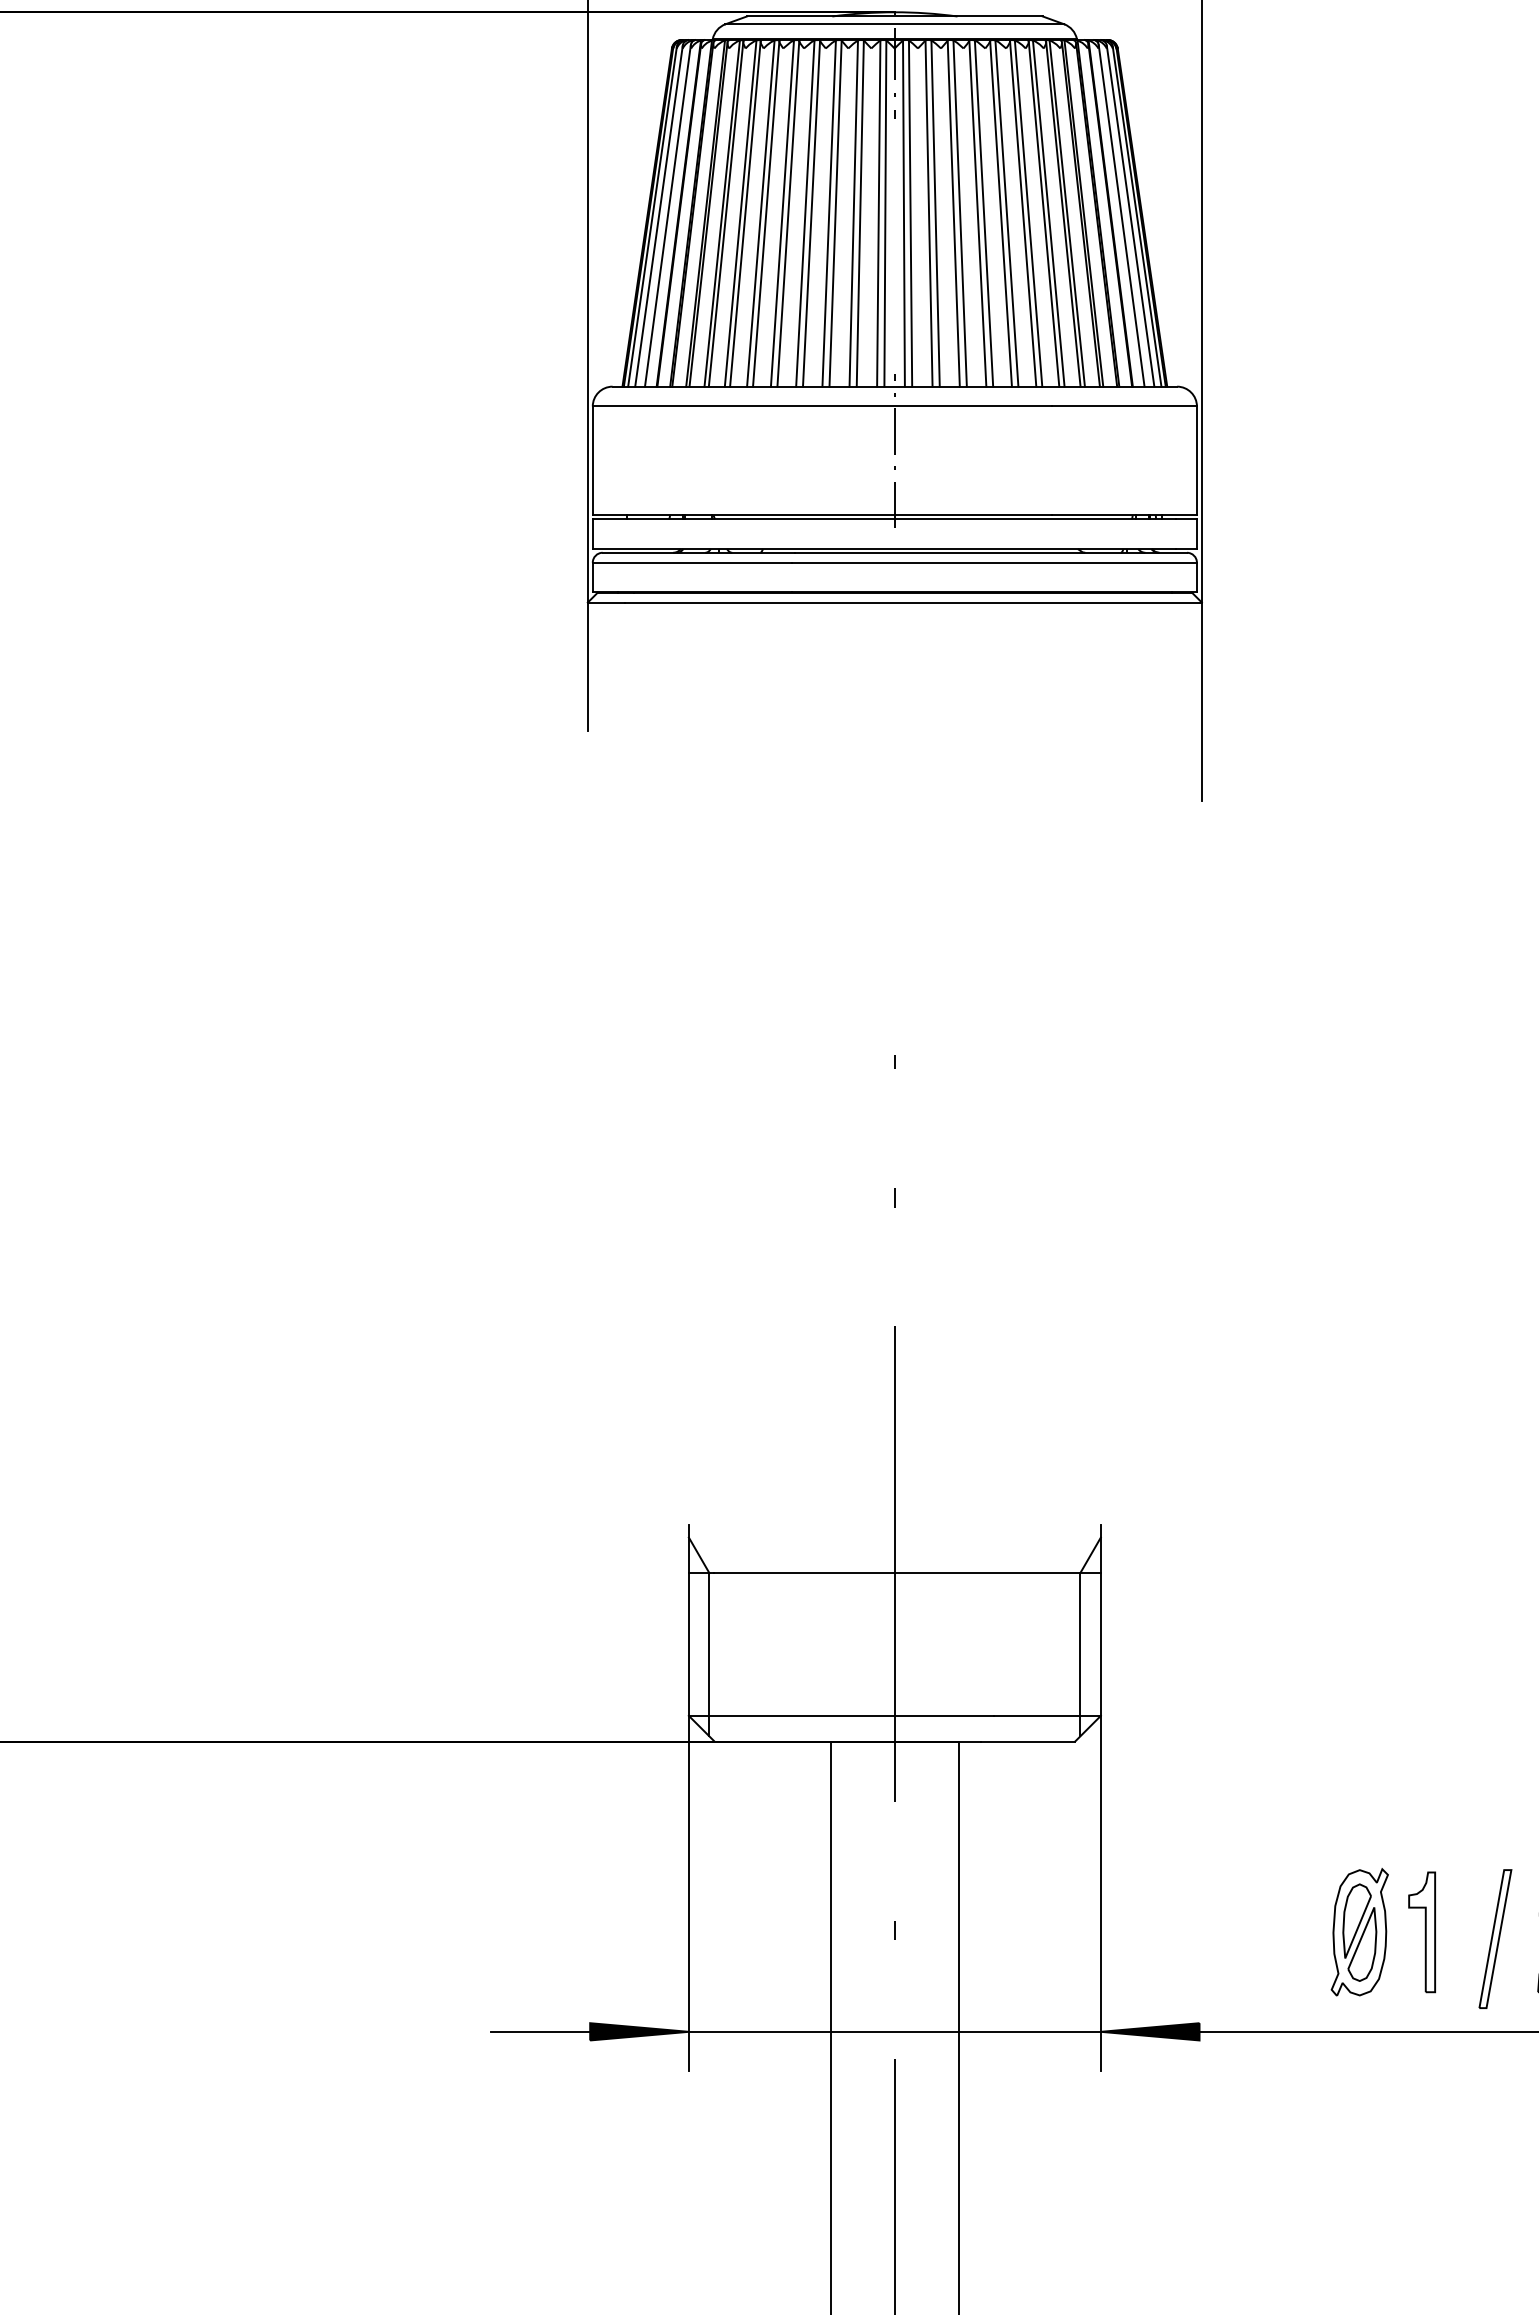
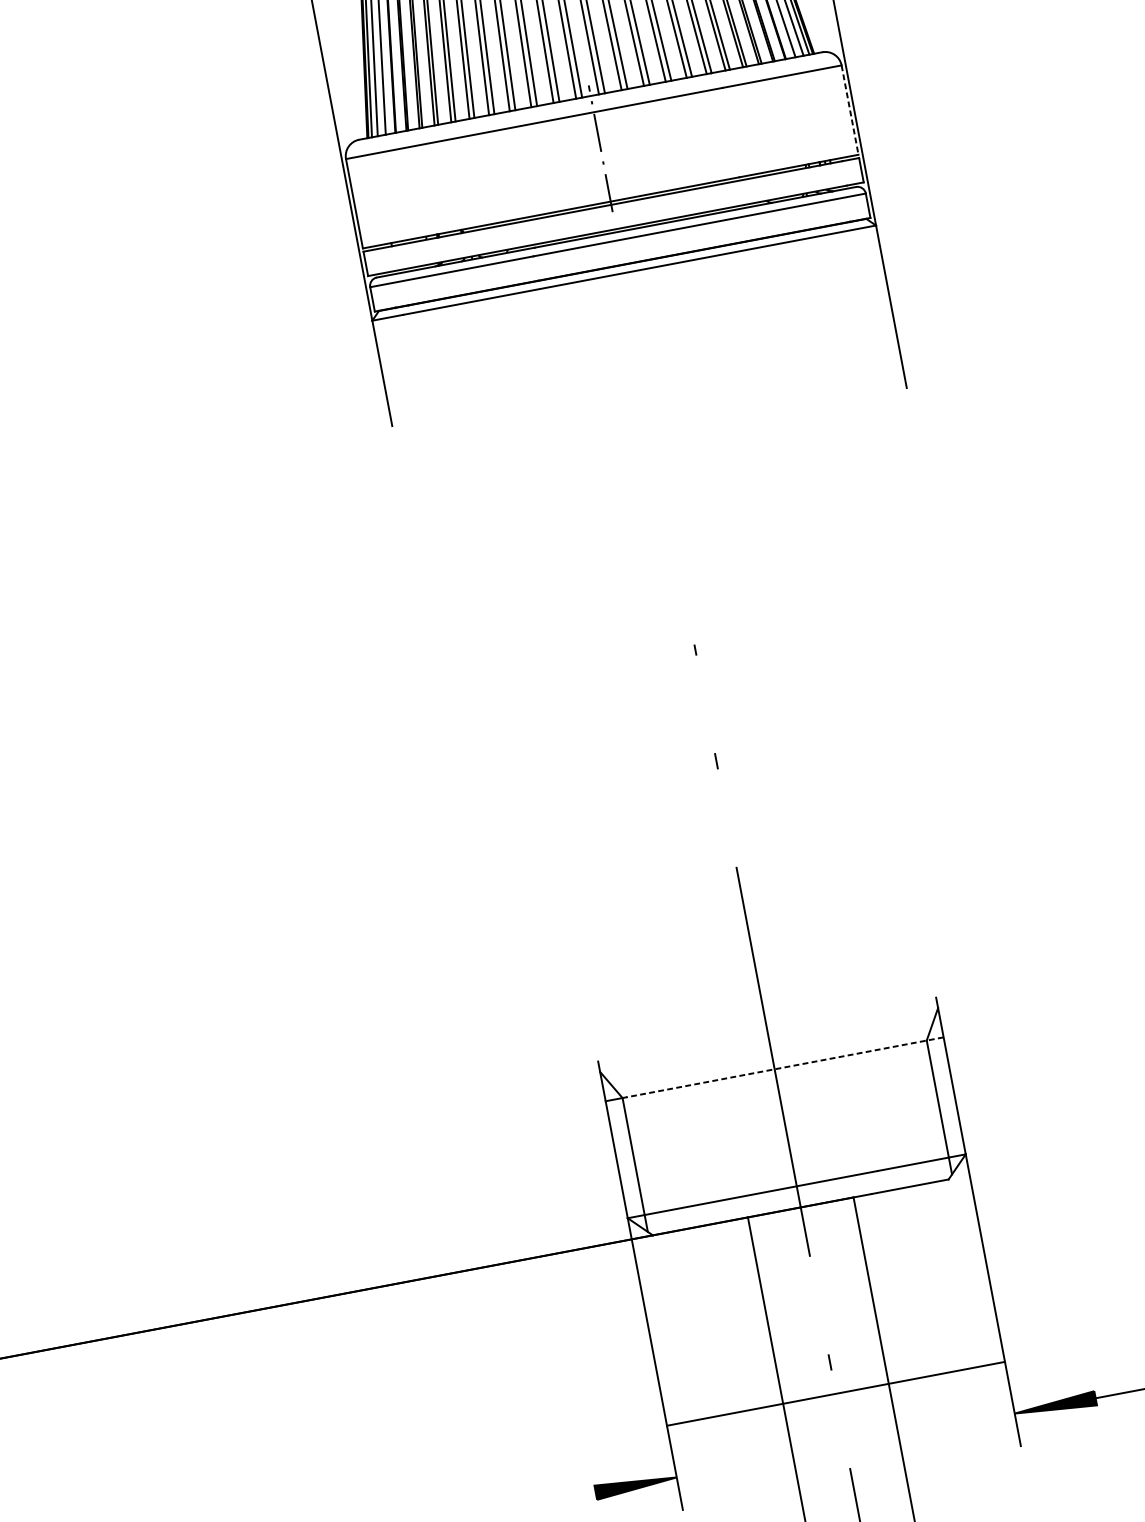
line: (1196, 461) -> (849, 110), solid -> dashed
line: (906, 1573) -> (784, 1067), solid -> dashed
line: (540, 2031) -> (555, 1500), removed
line: (894, 2031) -> (835, 1393), moved

